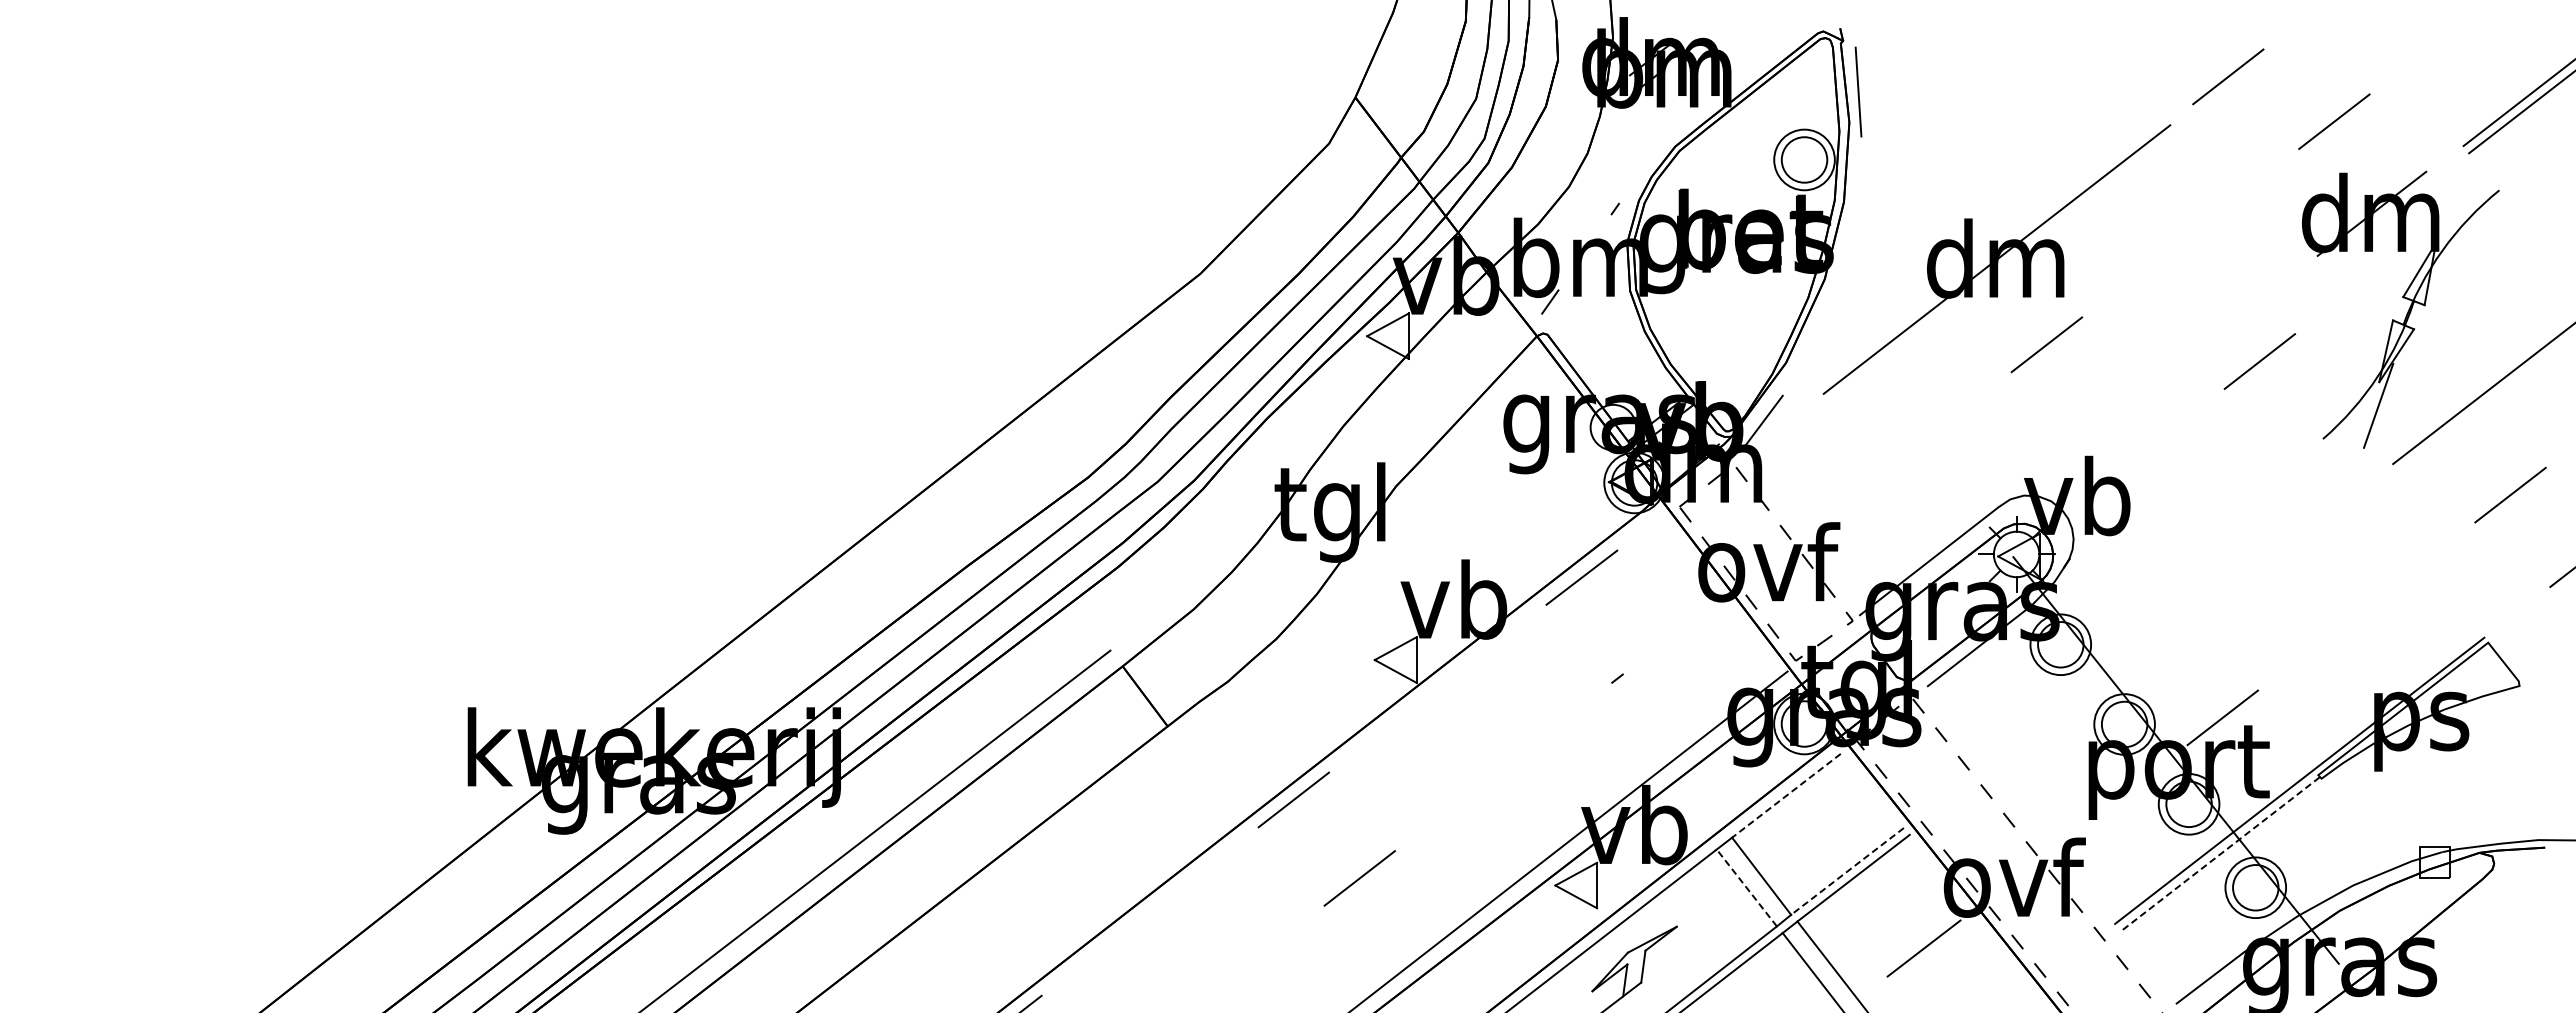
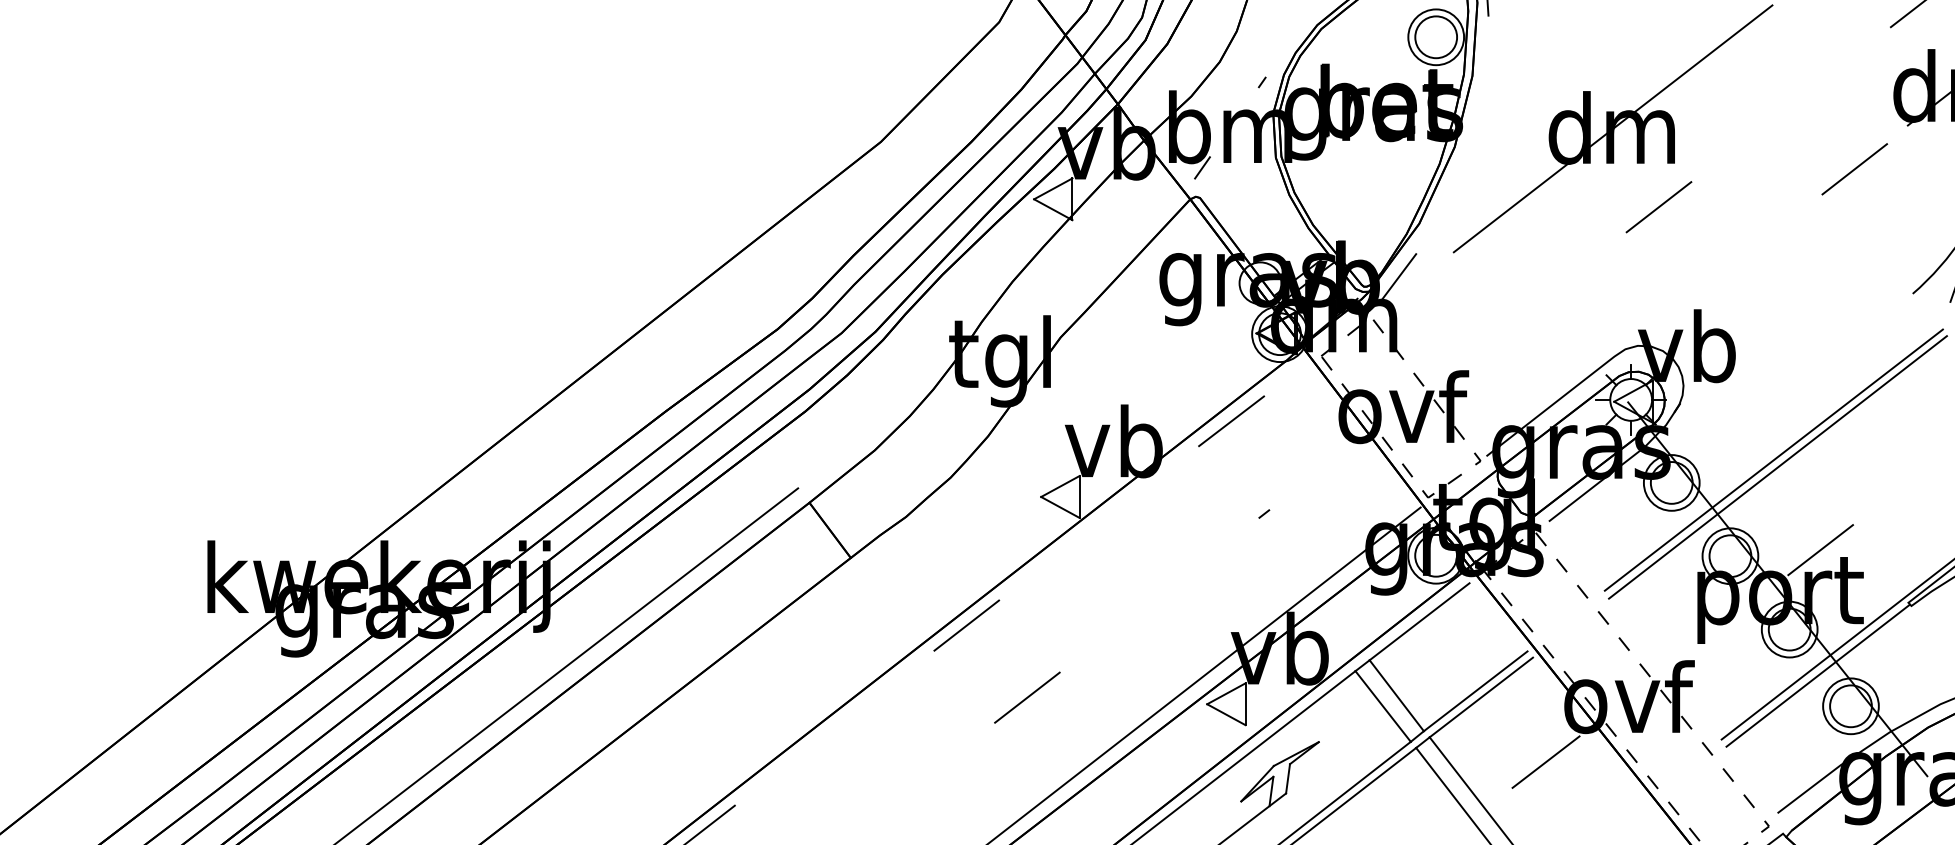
line: (2259, 361) -> (1854, 169), moved
line: (2171, 619) -> (1773, 459), added
line: (2176, 627) -> (1778, 467), added
line: (1786, 795) -> (1419, 621), dashed -> solid
line: (2219, 854) -> (1817, 675), dashed -> solid
line: (1847, 871) -> (1475, 691), dashed -> solid
line: (1746, 887) -> (1382, 706), dashed -> solid

